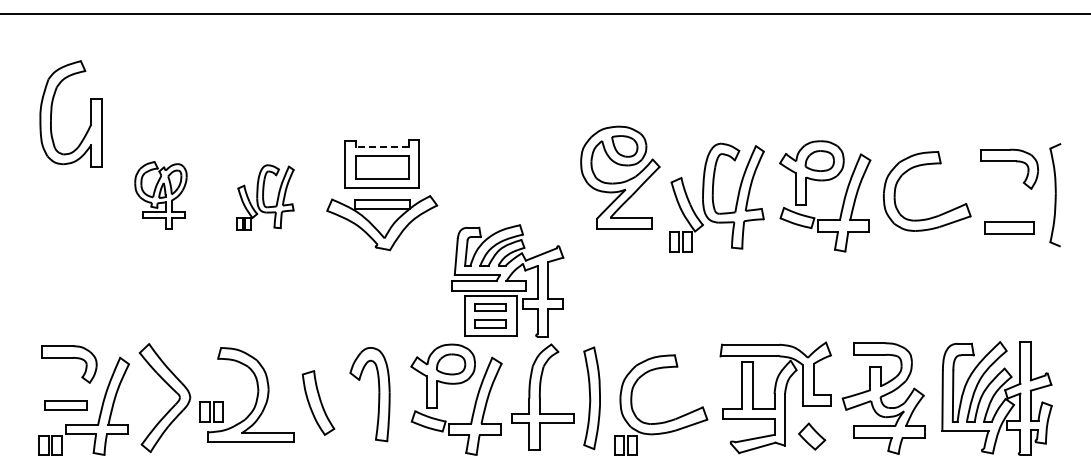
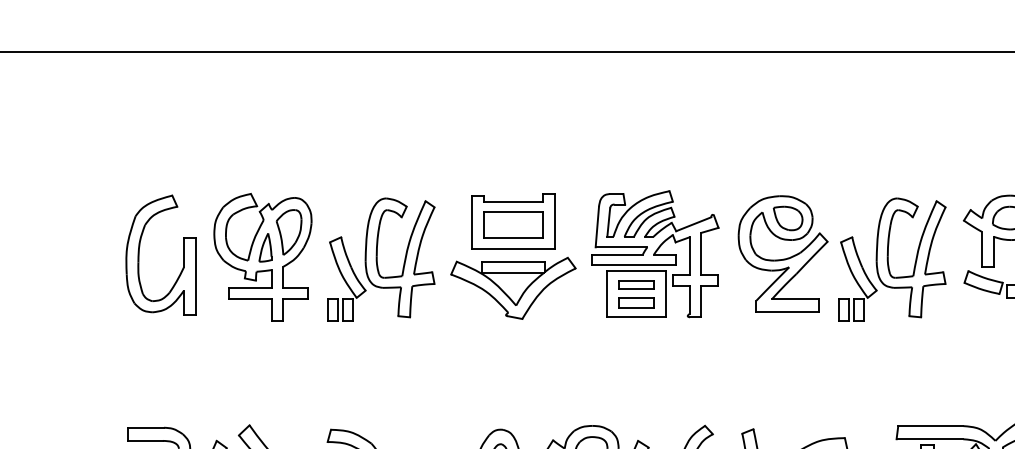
part: (52, 113) -> (140, 254), moved
line: (381, 146) -> (512, 201), dashed -> solid
part: (620, 177) -> (783, 253), moved
part: (160, 195) -> (262, 257), size x1.67
part: (265, 197) -> (381, 259), size x1.67
part: (507, 280) -> (655, 253), moved

